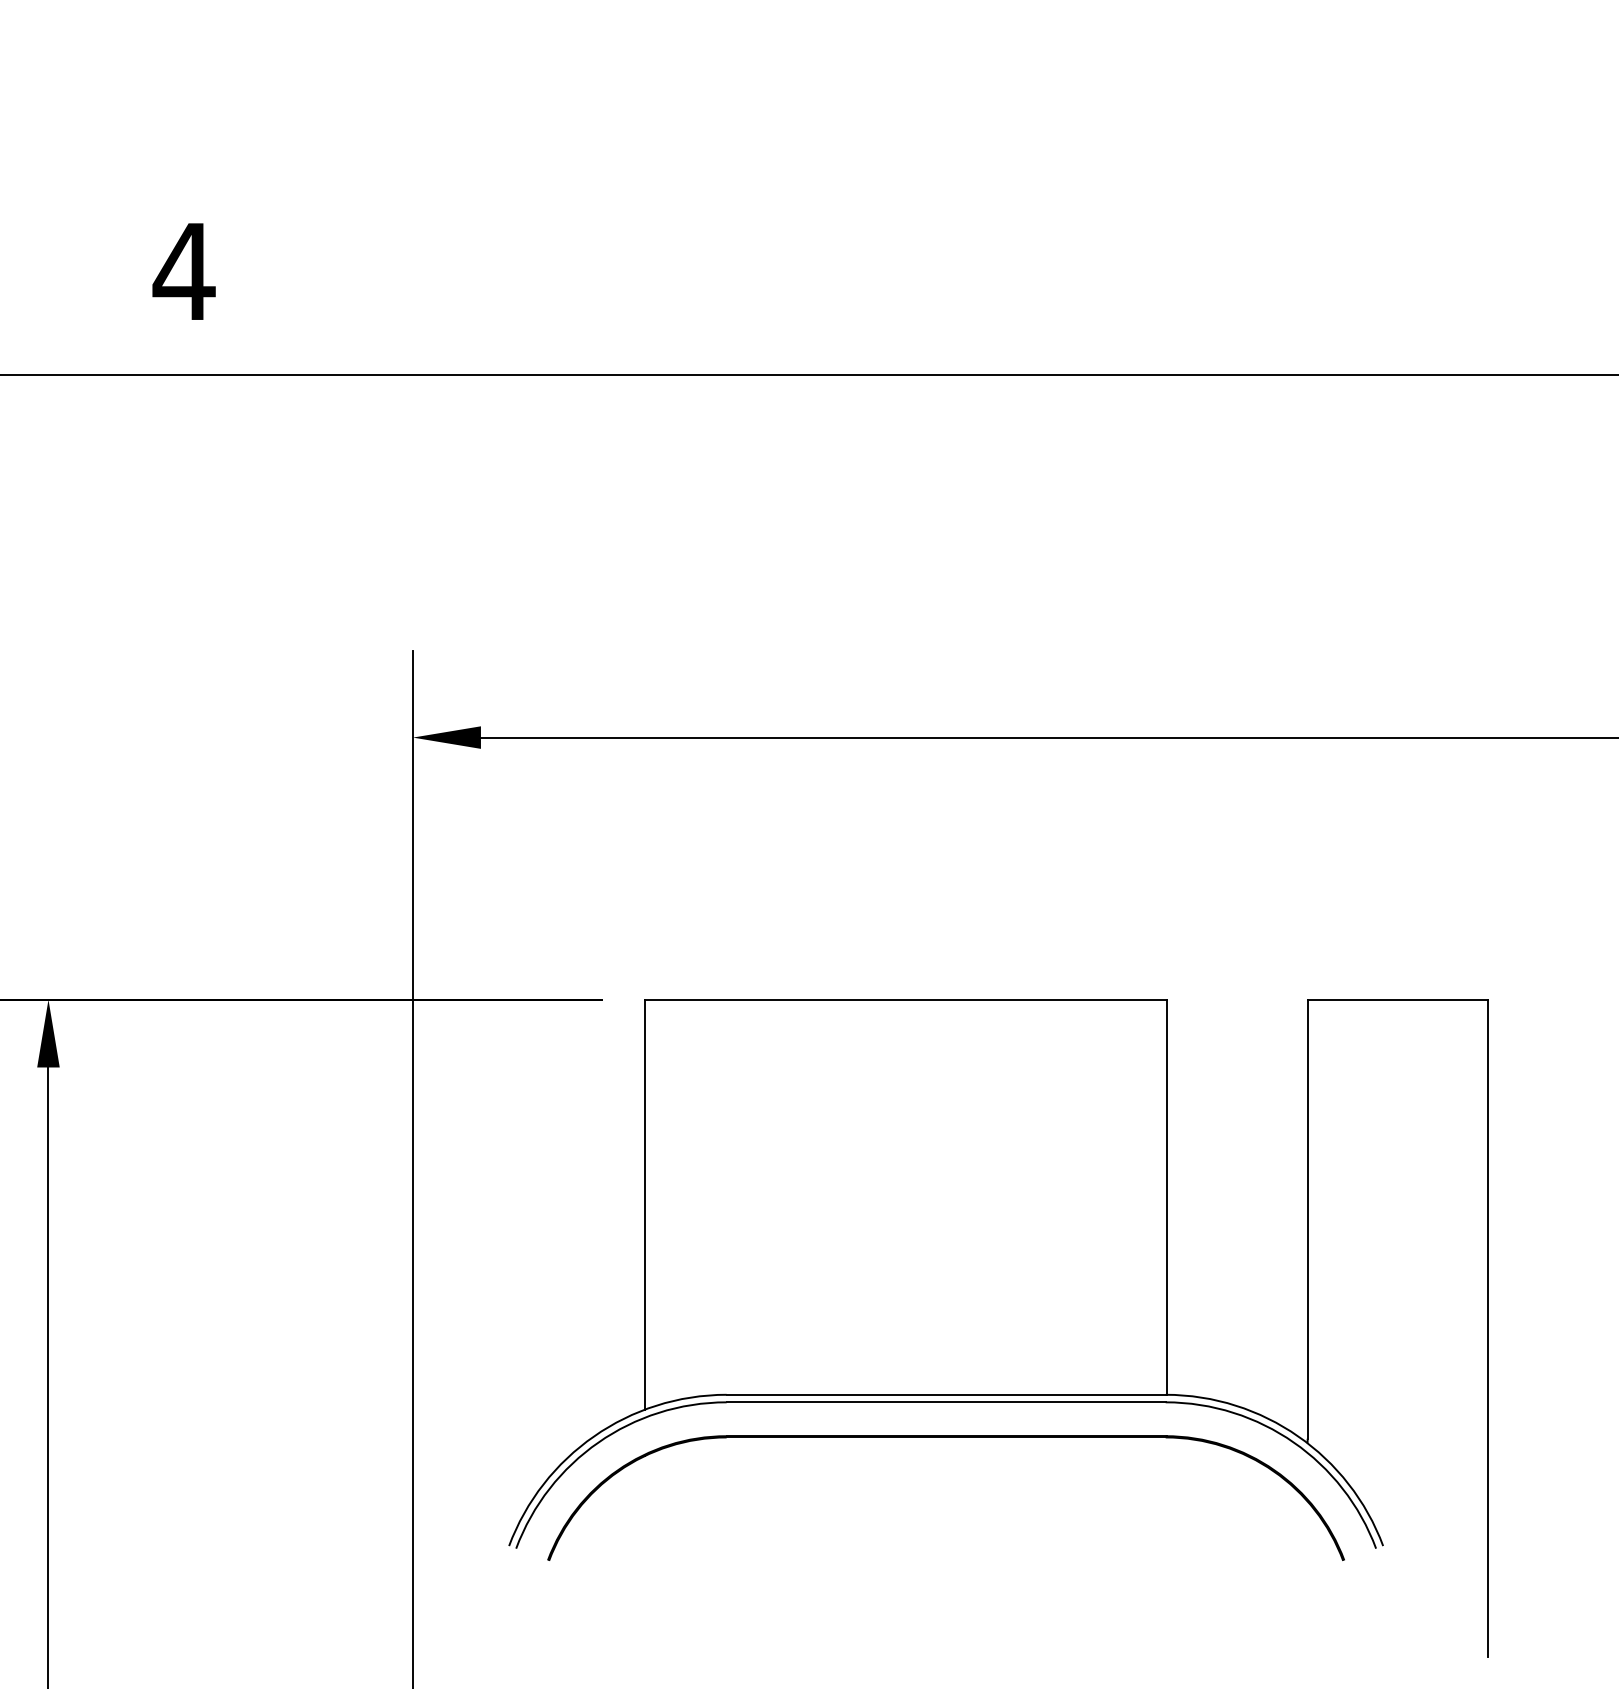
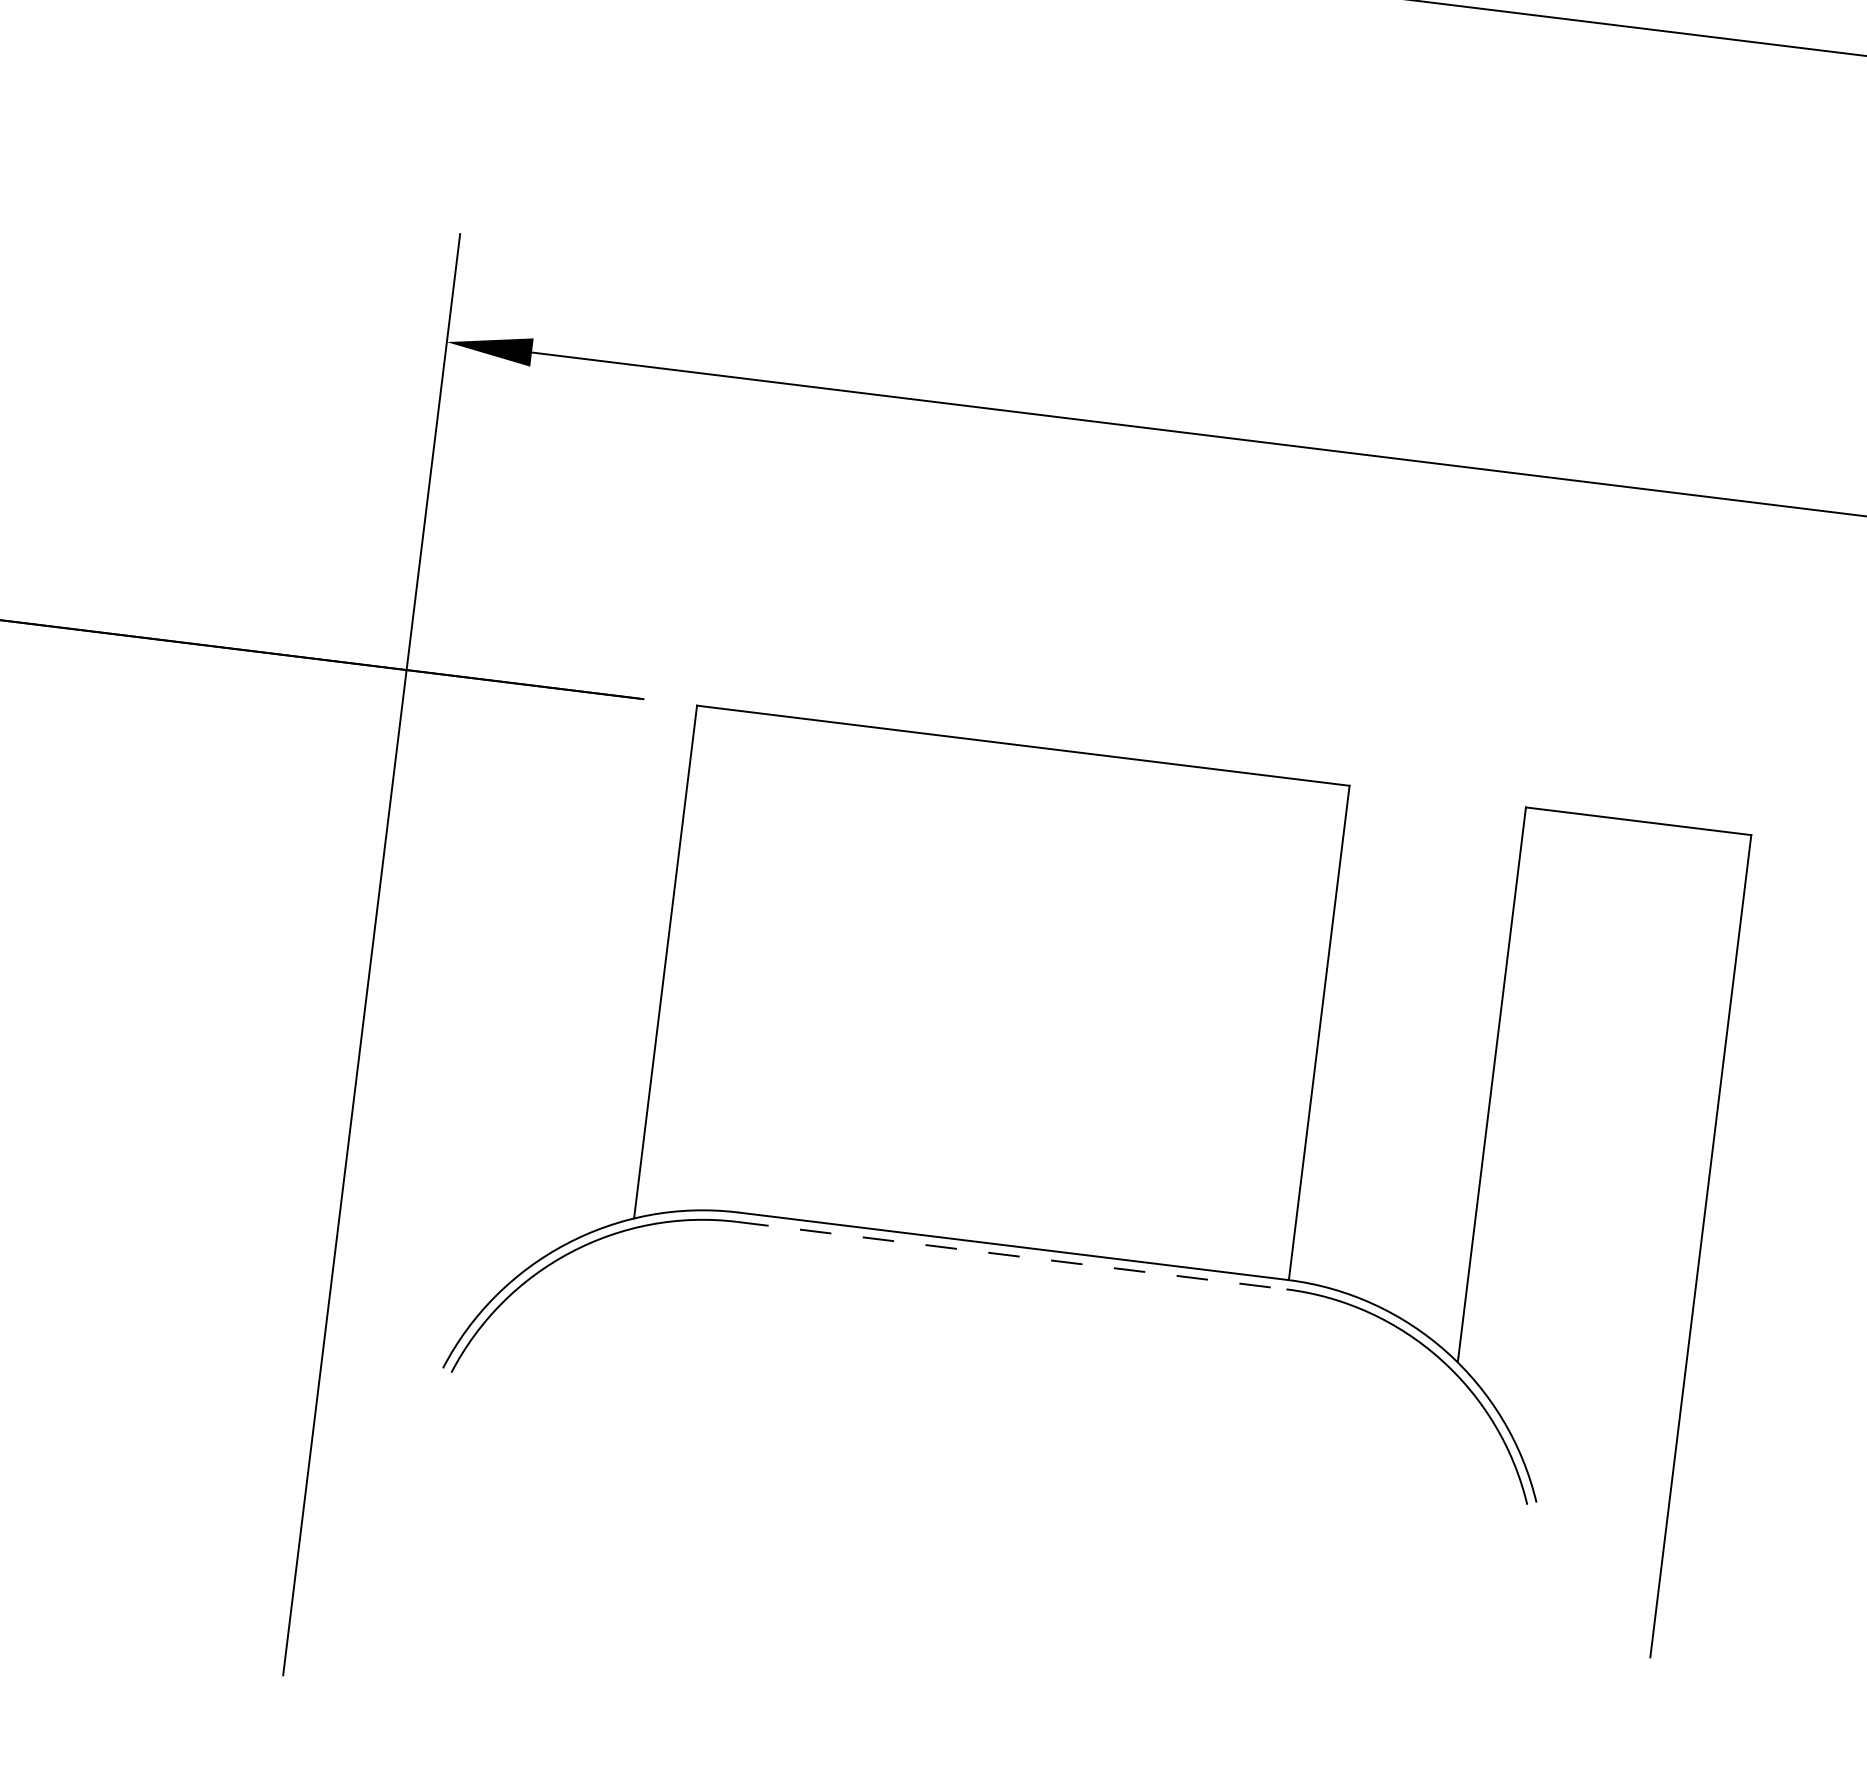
line: (946, 1402) -> (1012, 1255), solid -> dashed
part: (945, 1437) -> (1005, 1299), removed

